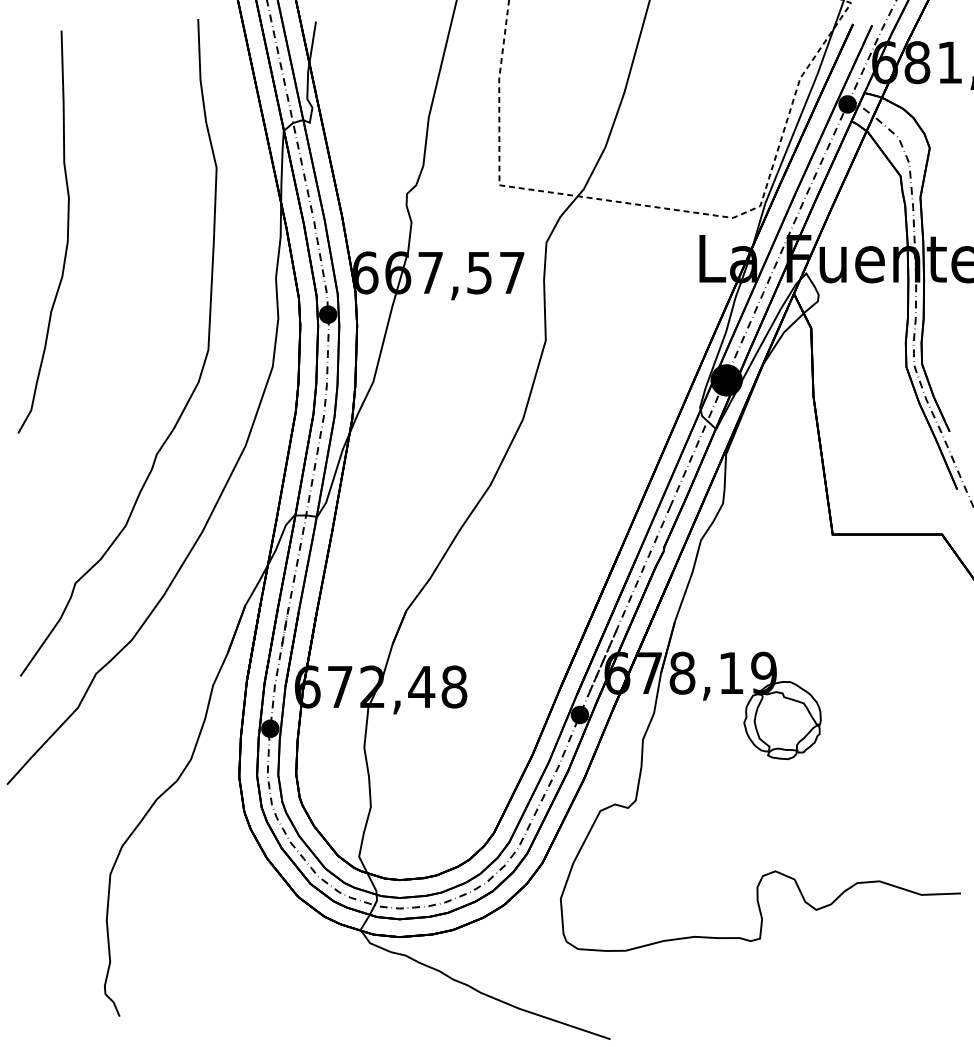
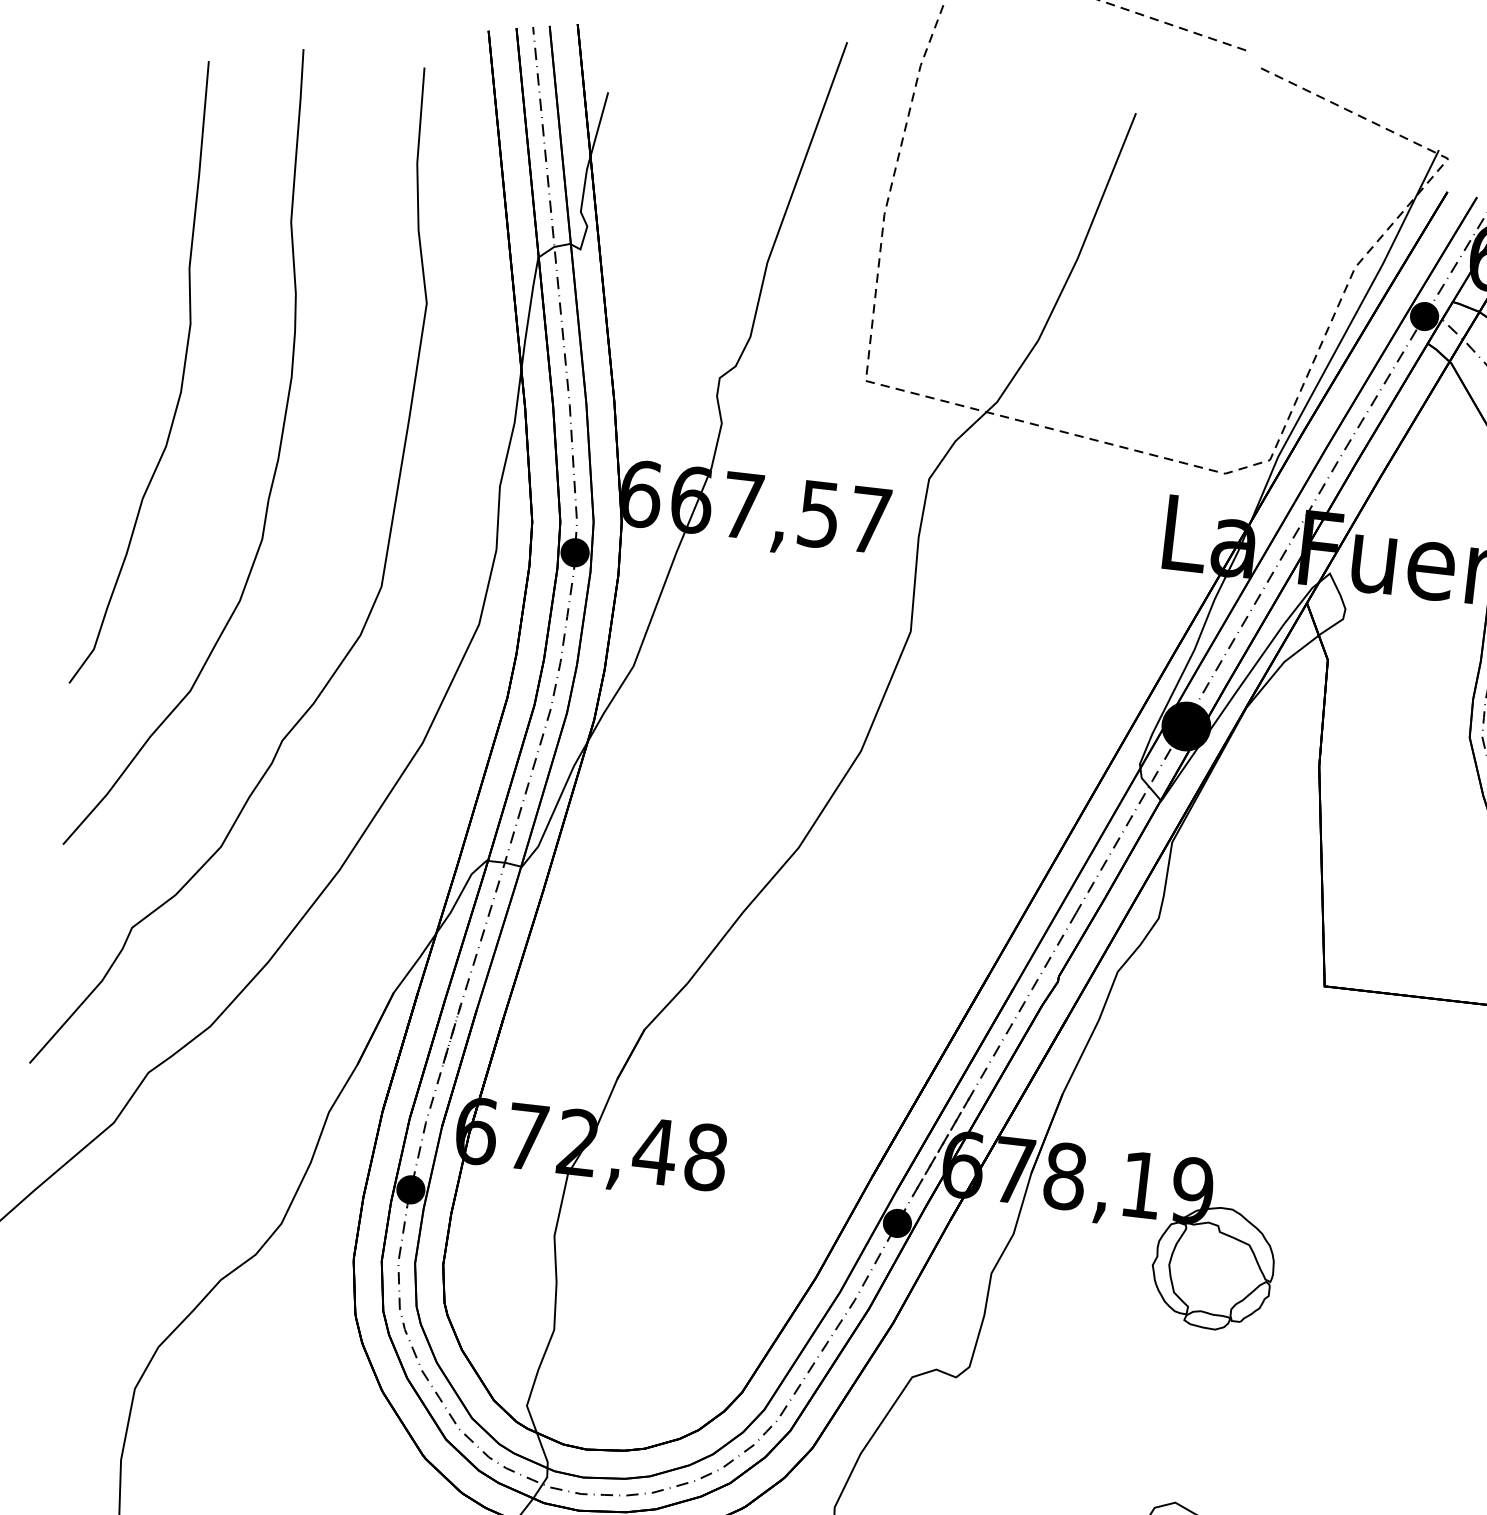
curve: (132, 279) -> (275, 462), added

